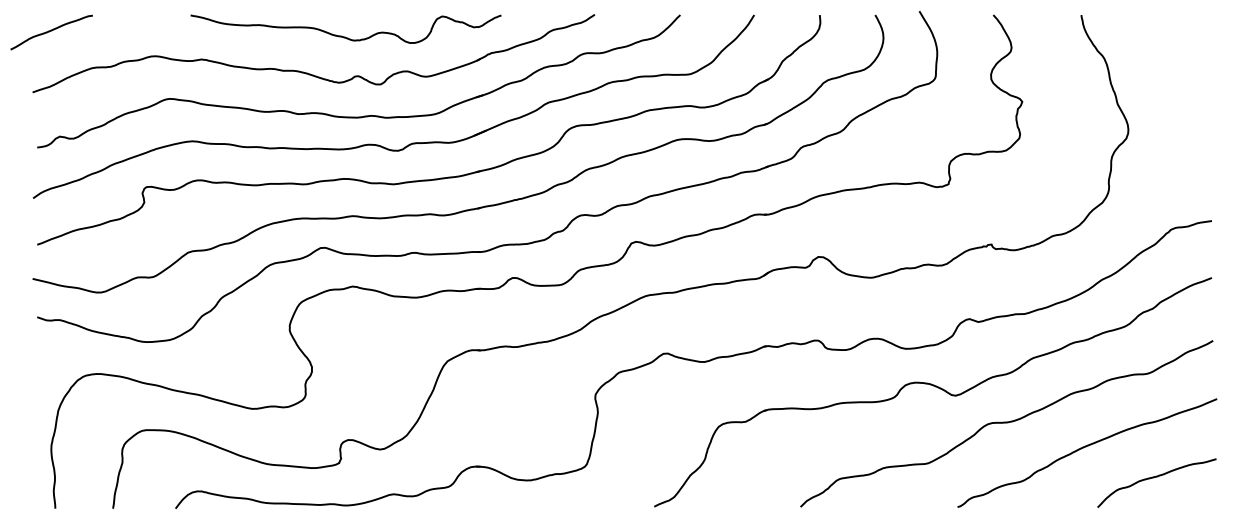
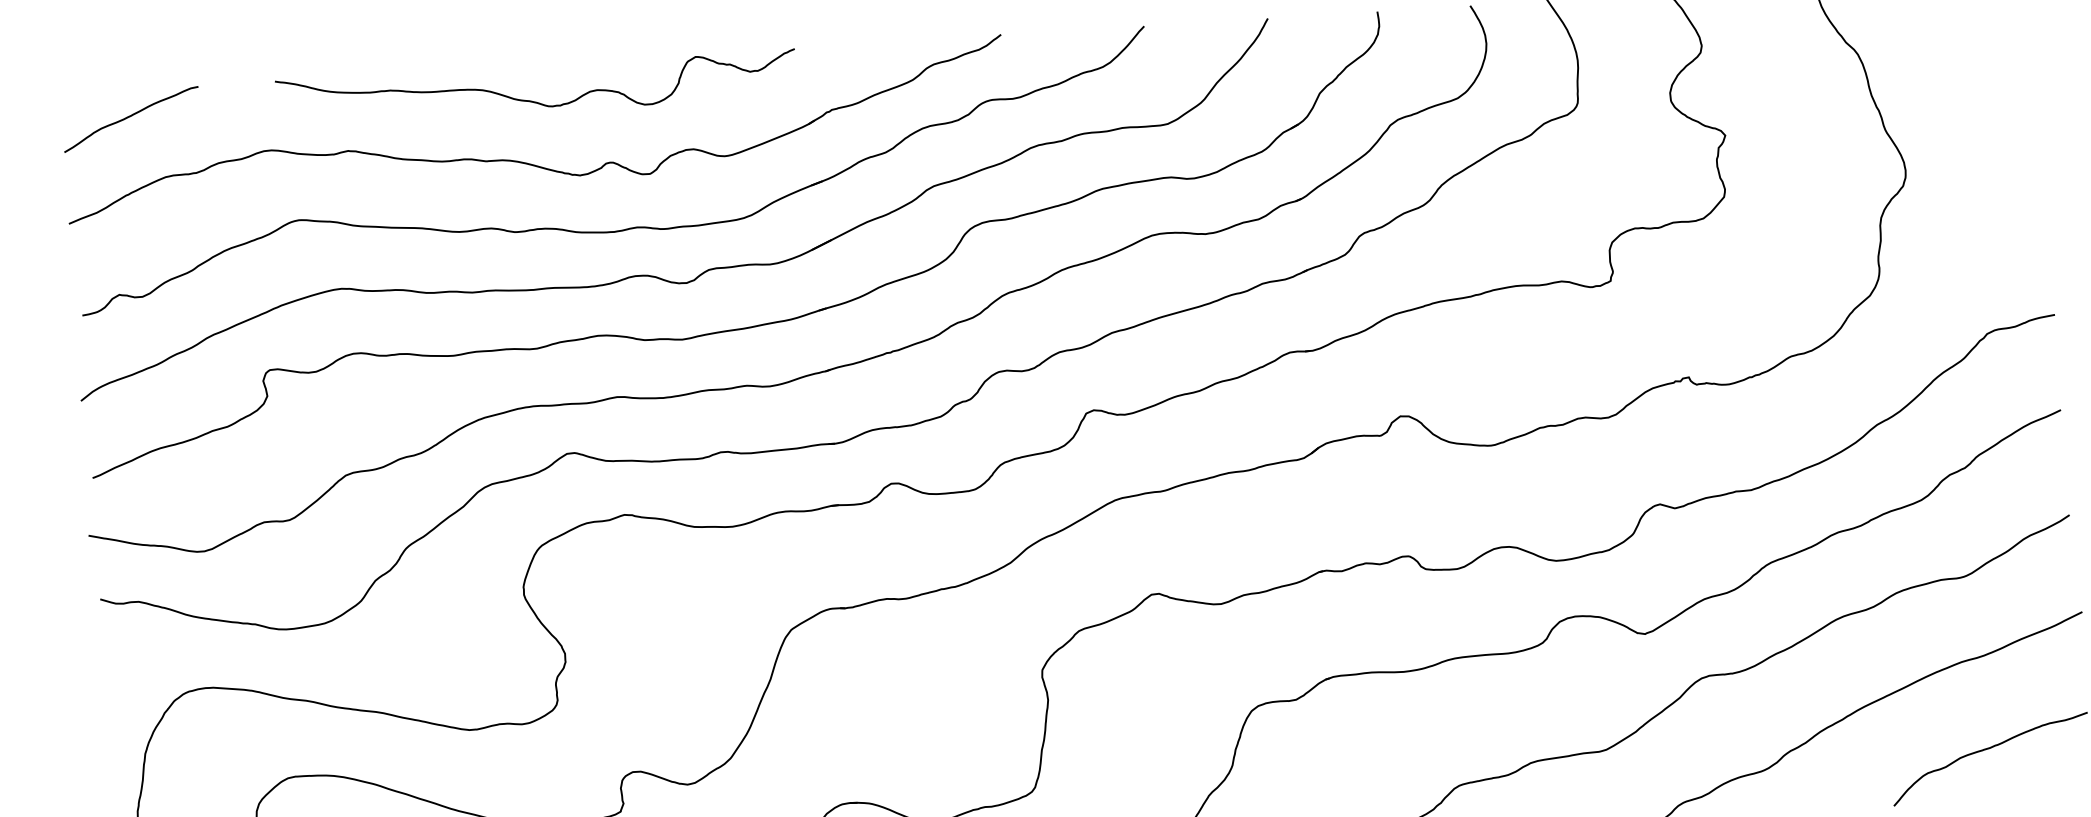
curve: (51, 31) -> (130, 117), moved
curve: (345, 36) -> (536, 100), moved

